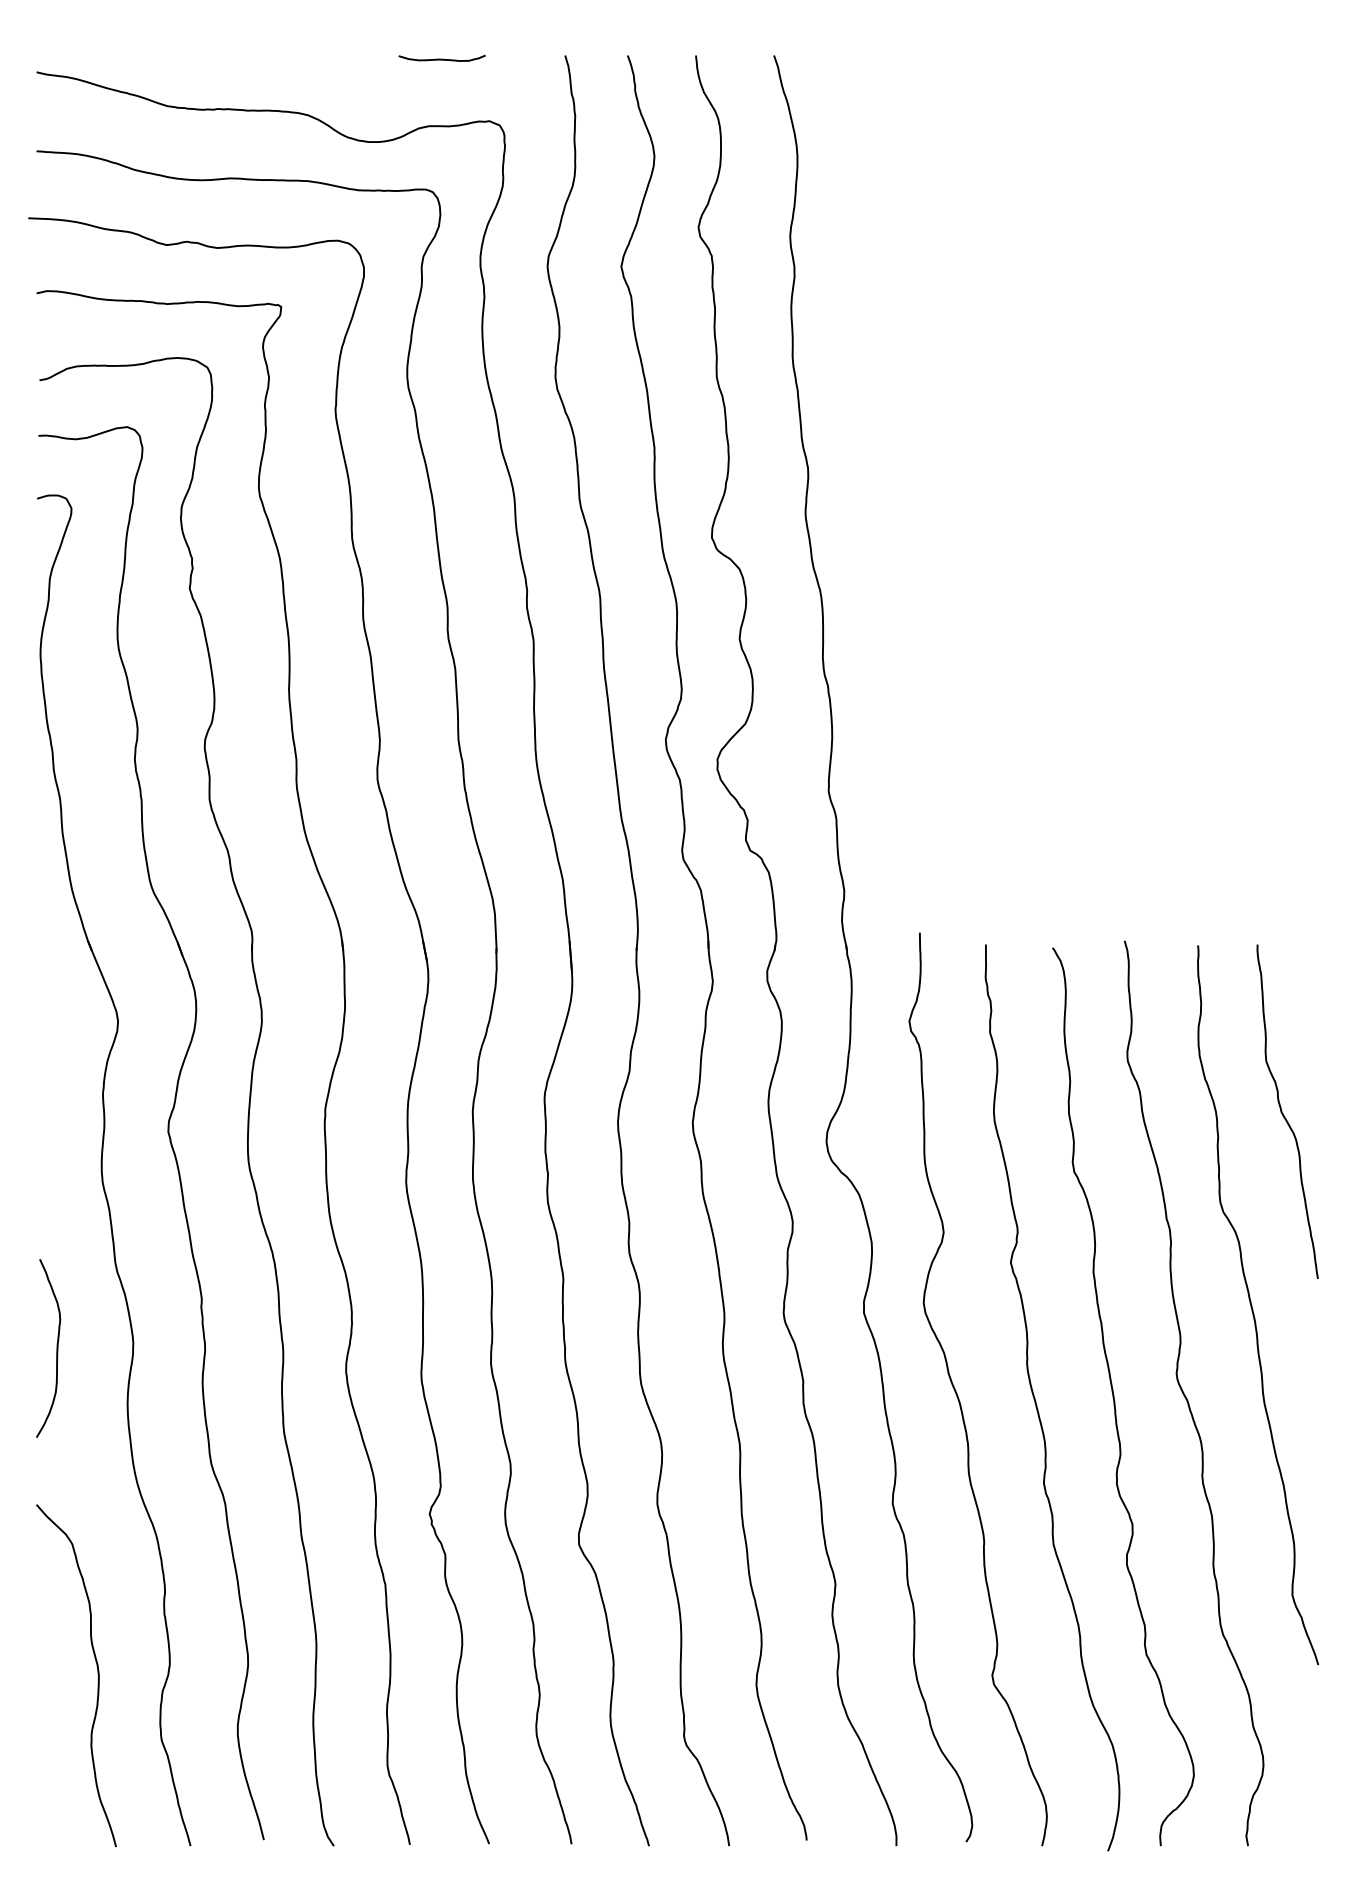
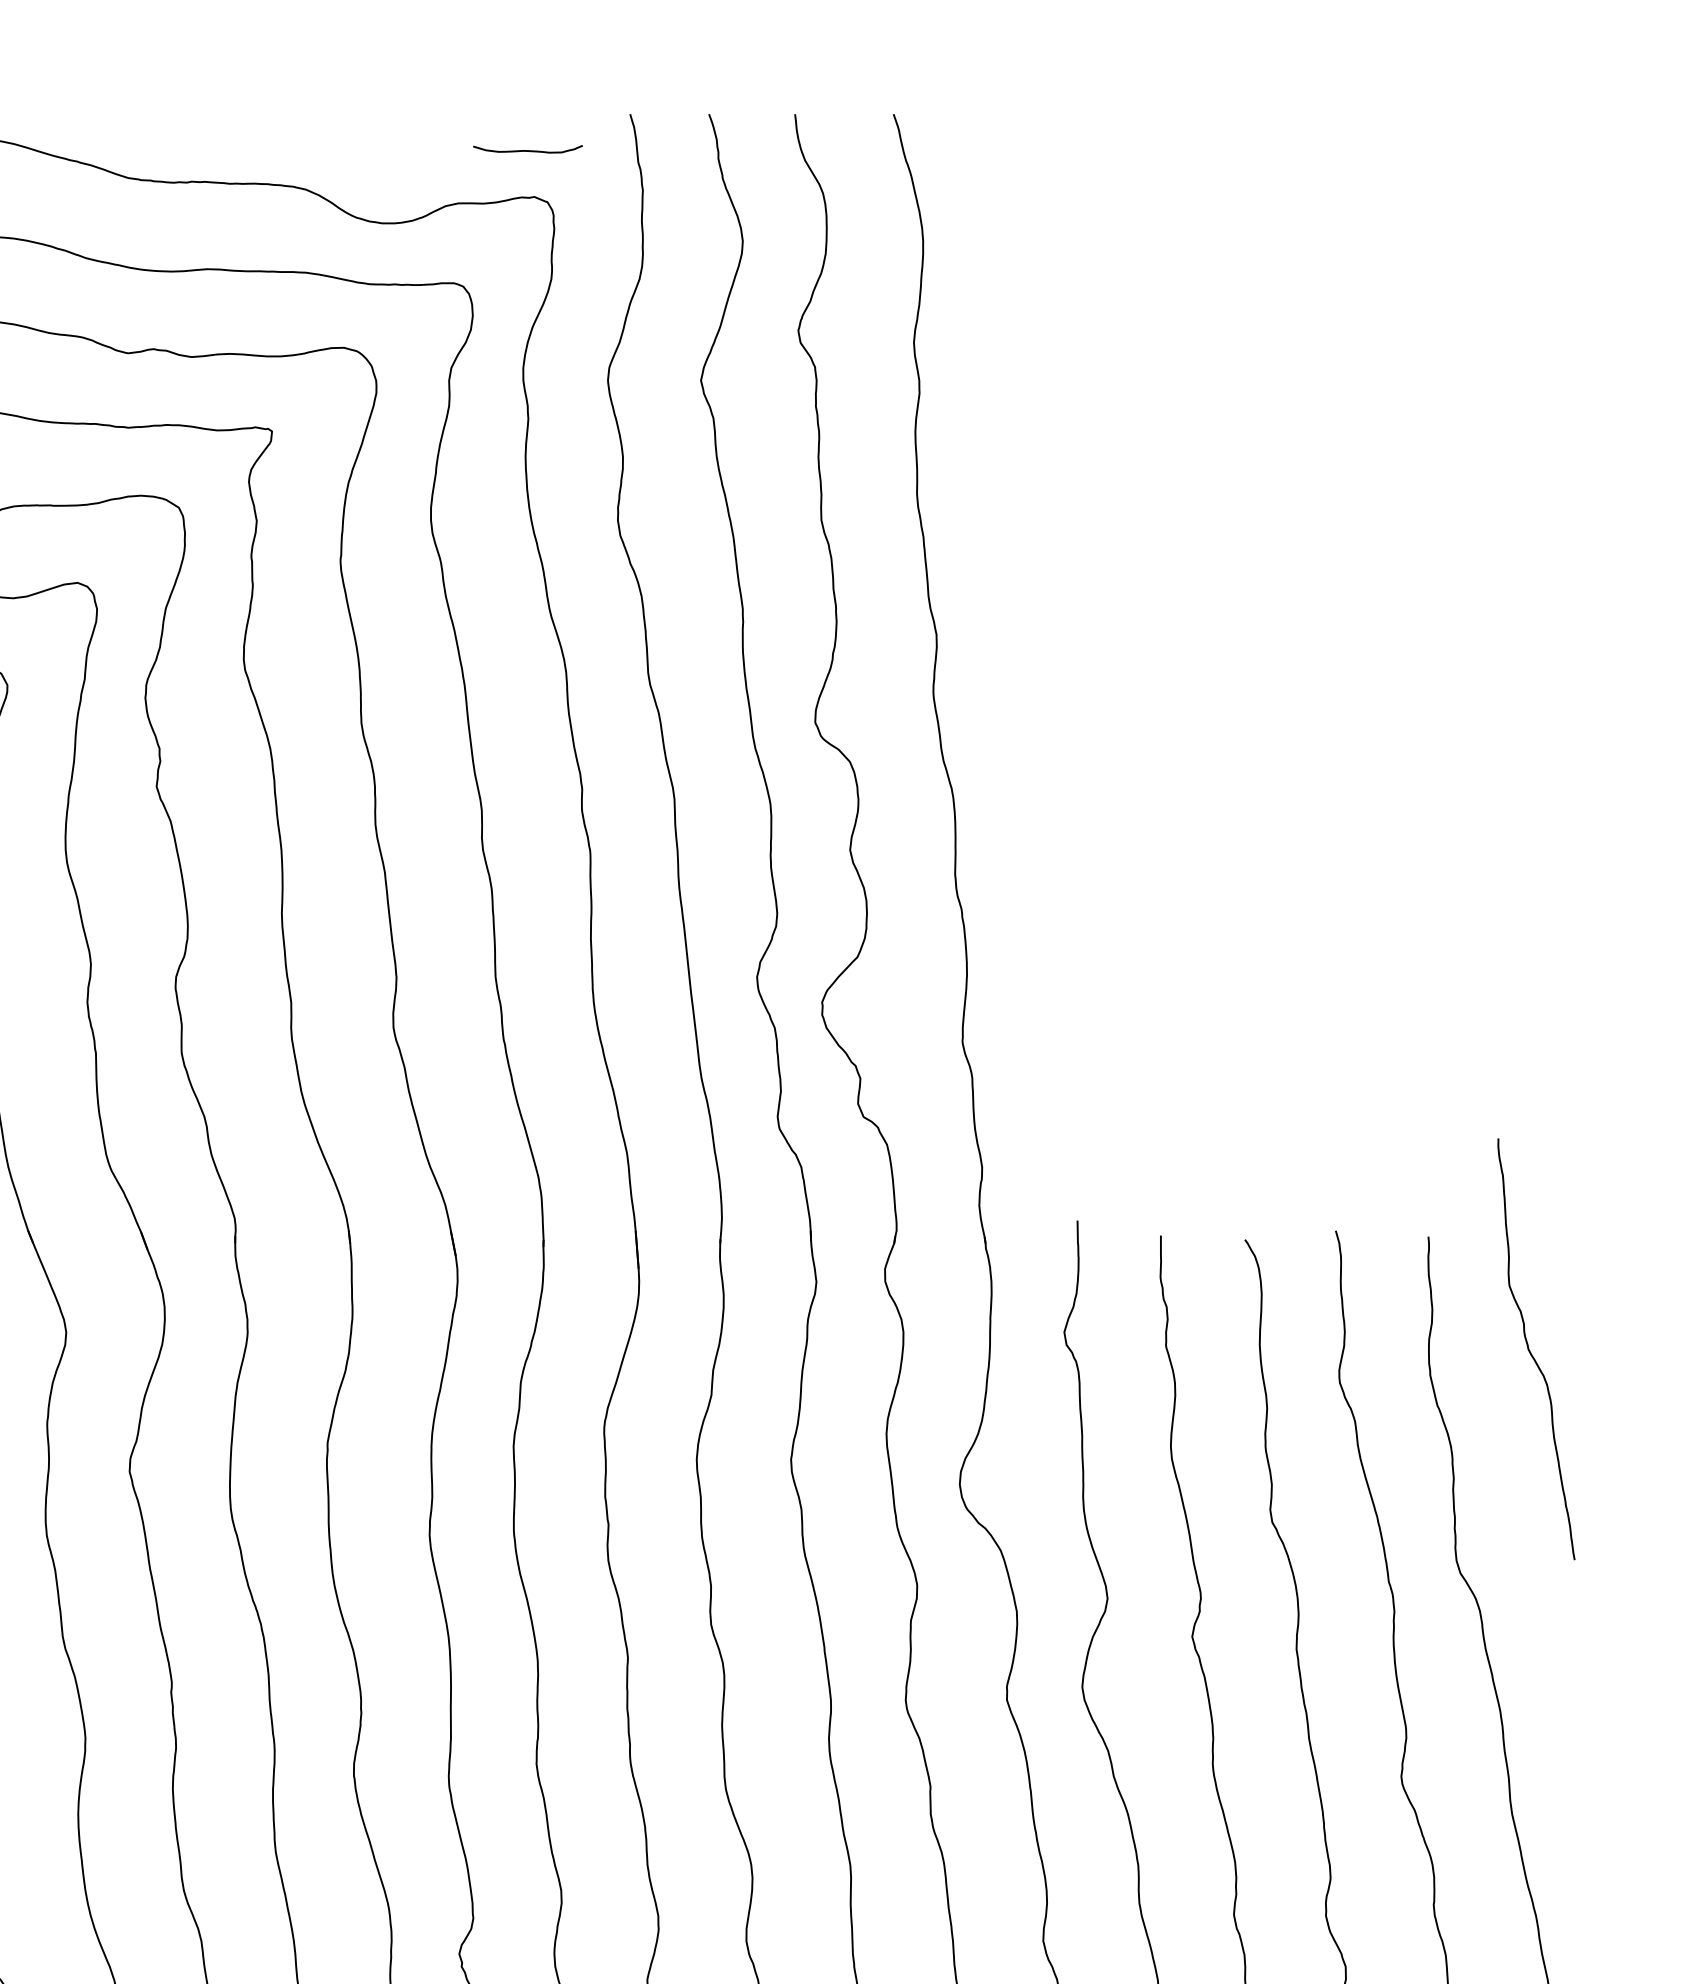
curve: (441, 58) -> (527, 149), moved
curve: (1283, 1113) -> (1531, 1351), moved

